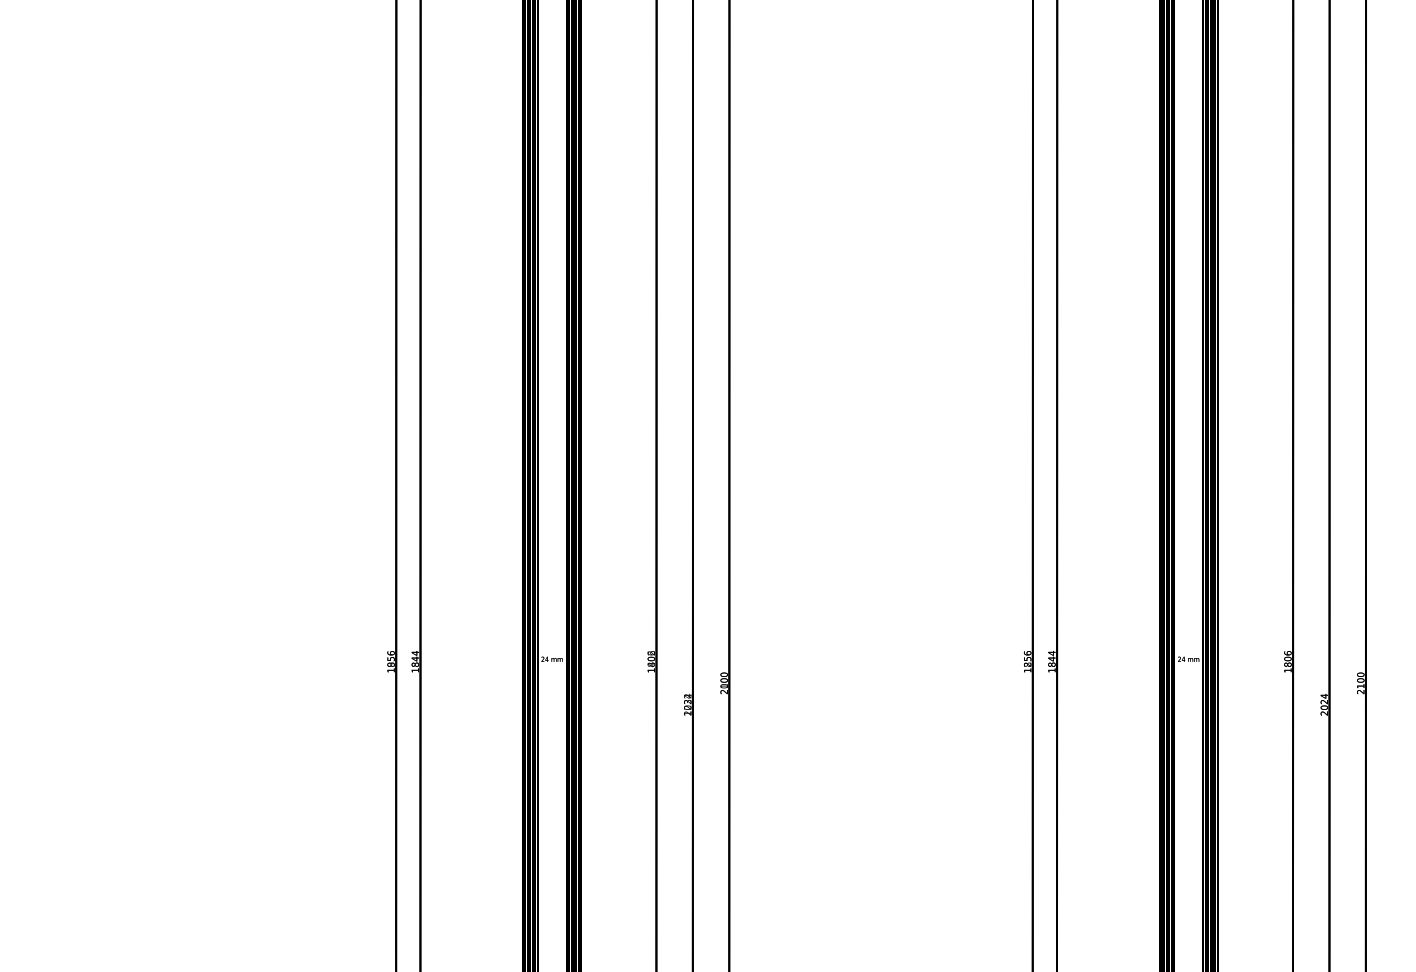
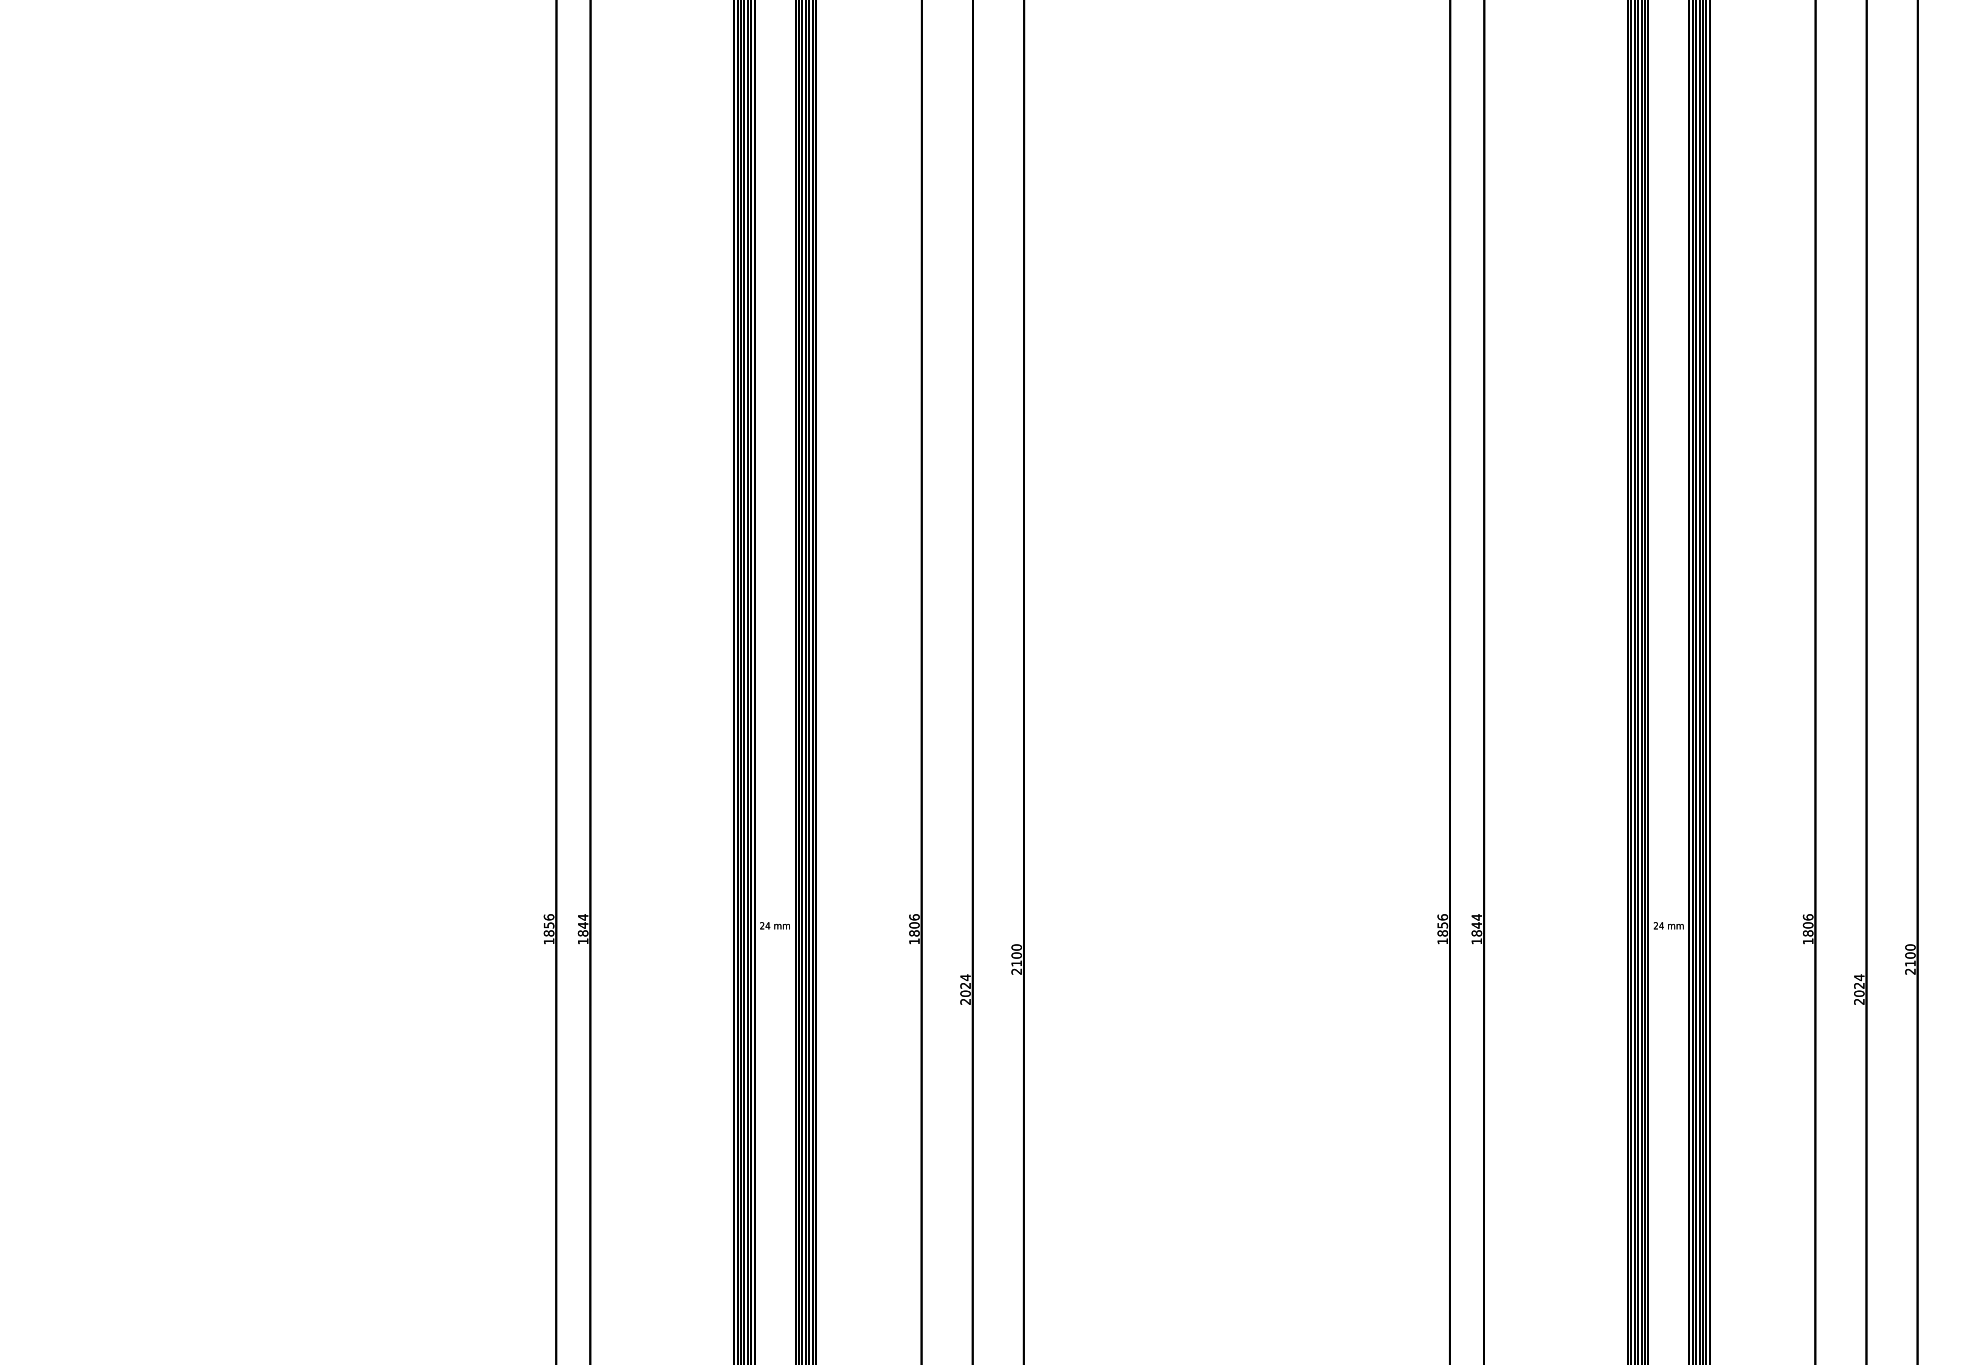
text: (651, 659) -> (914, 925), 1402 -> 1806
text: (391, 664) -> (549, 933), 1956 -> 1856
text: (1027, 664) -> (1442, 933), 1256 -> 1856
text: (724, 686) -> (1016, 963), 2000 -> 2100
text: (687, 704) -> (965, 989), 1232 -> 2024

